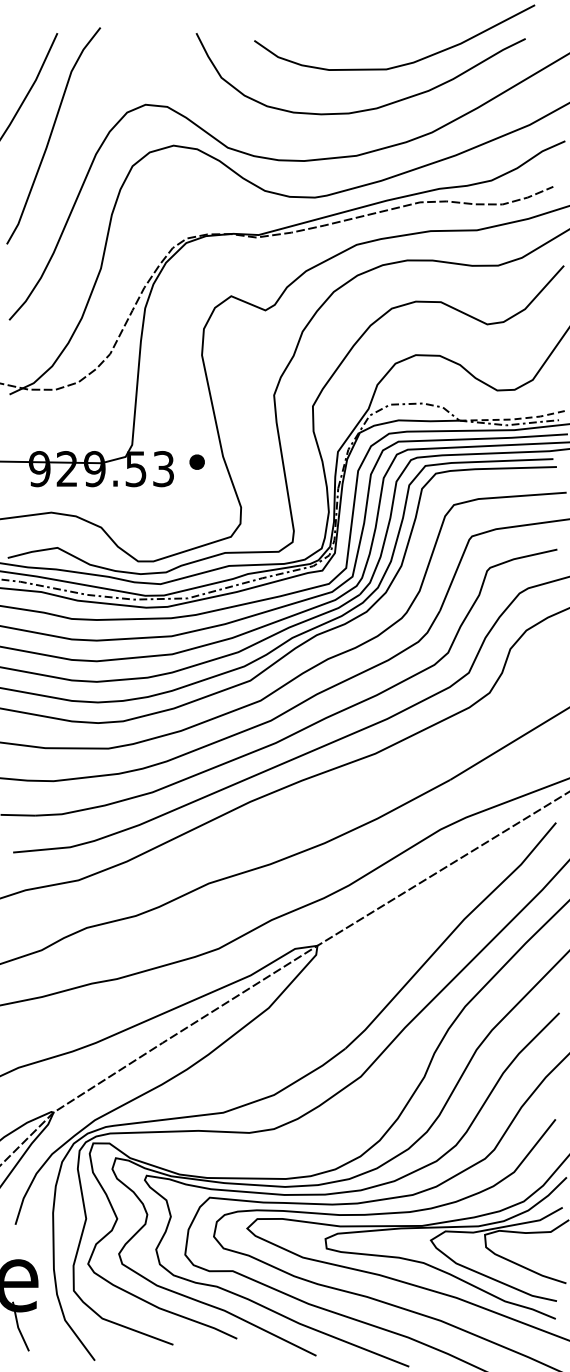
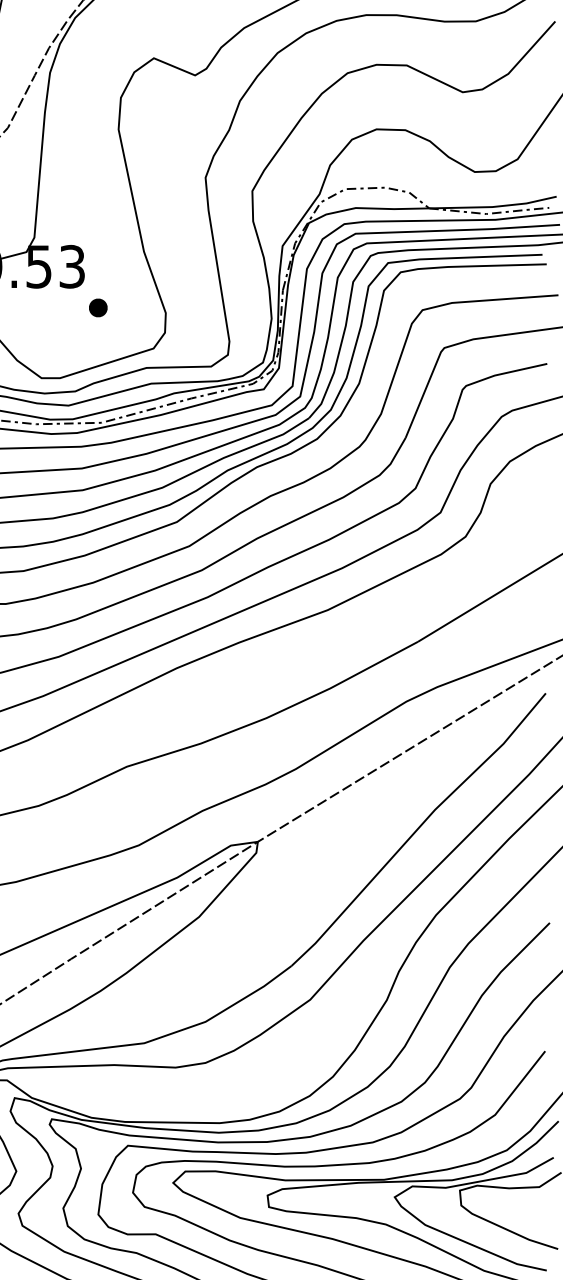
line: (512, 419) -> (493, 206), dashed -> solid
part: (196, 461) -> (97, 307), moved

